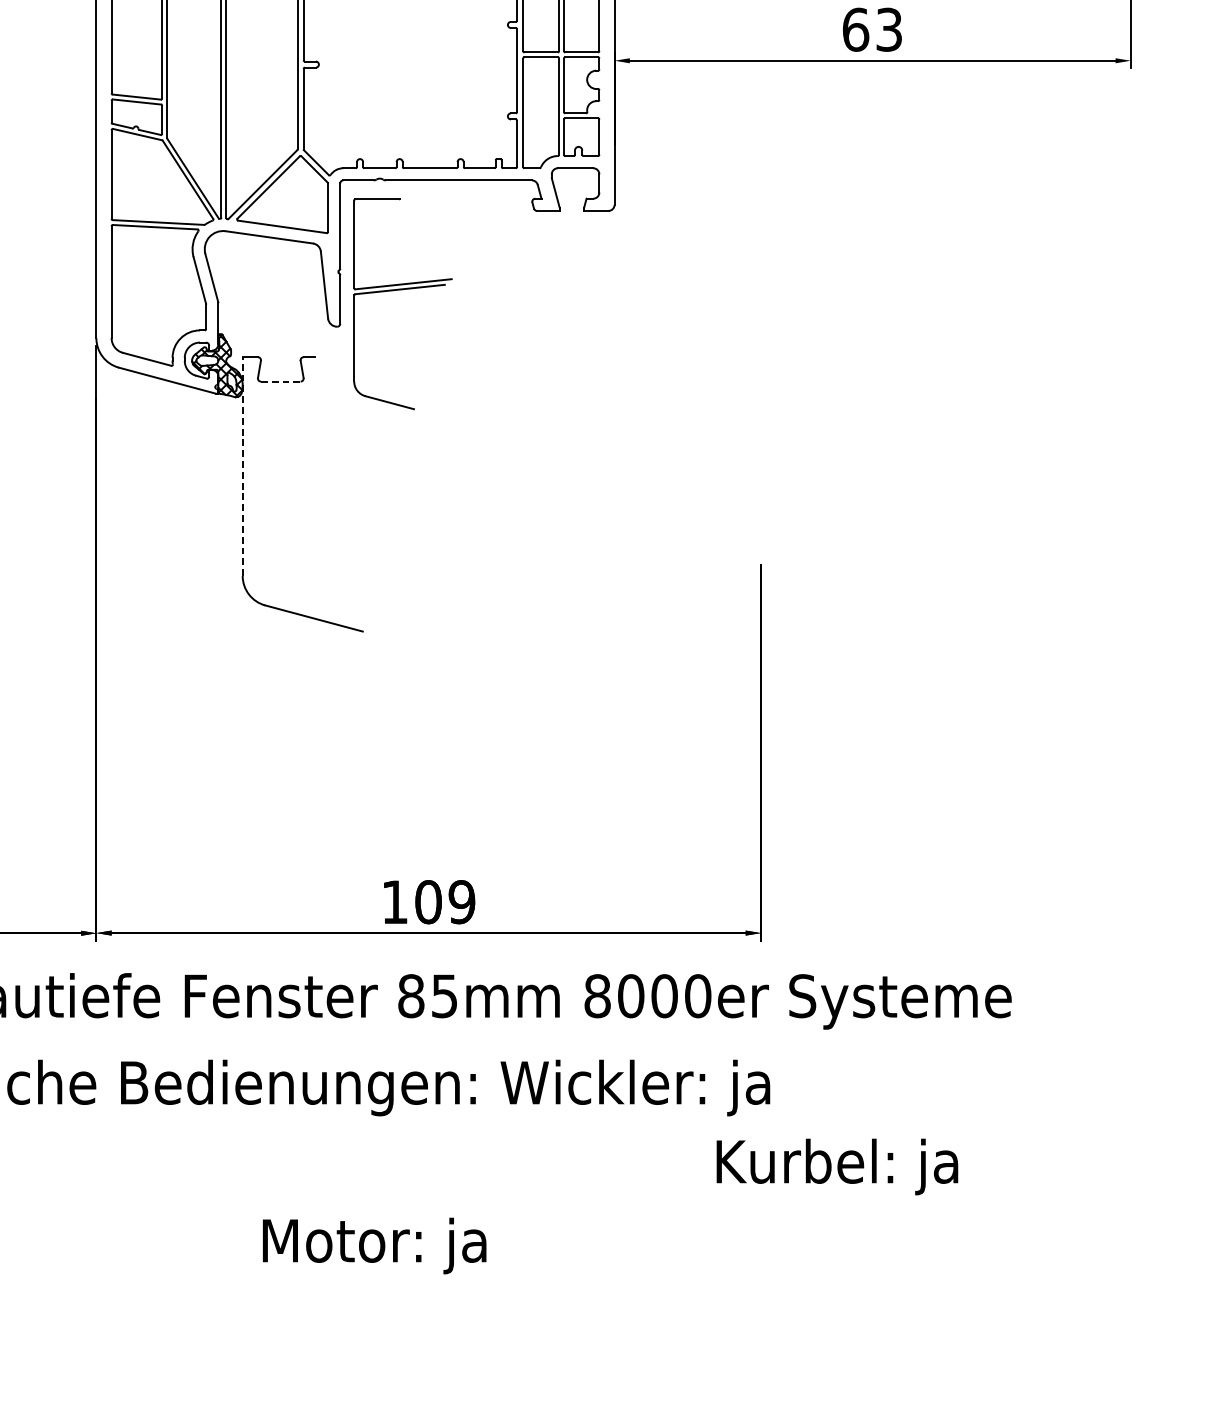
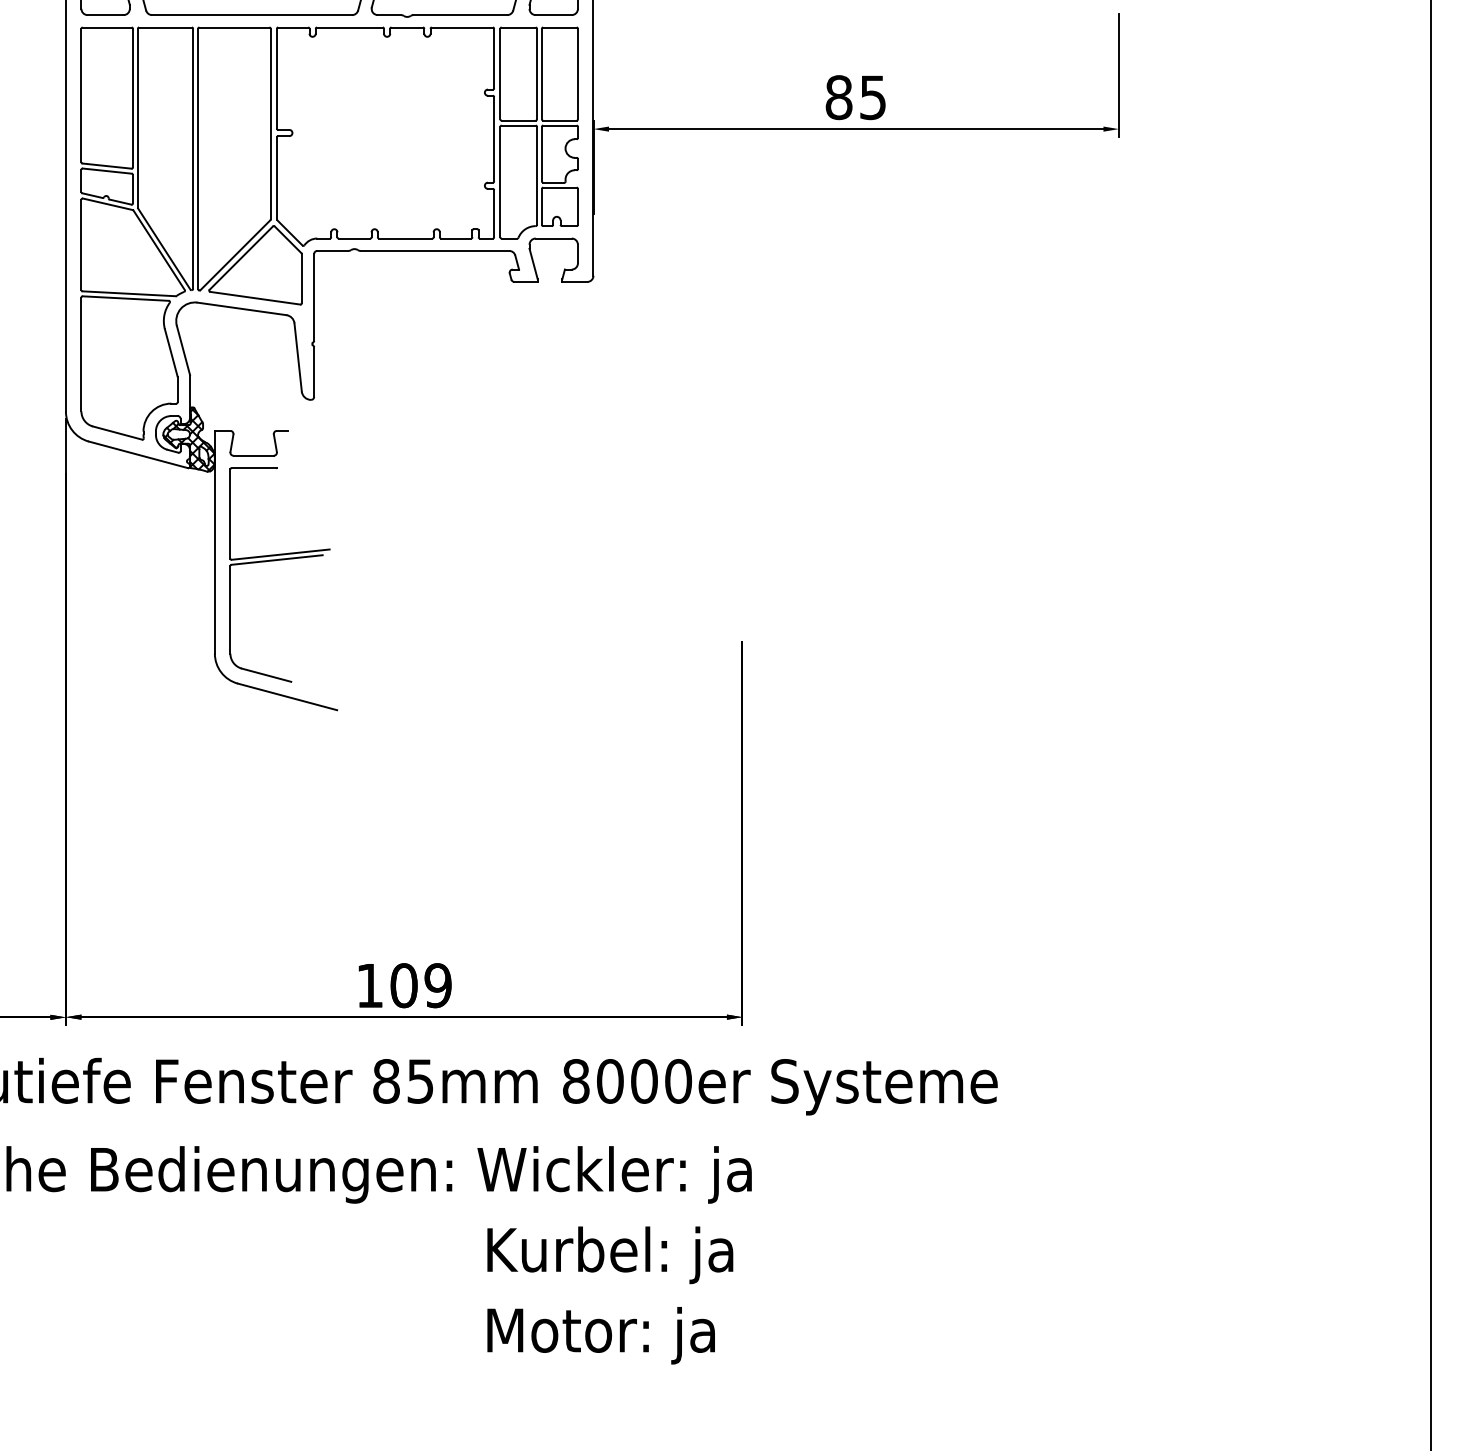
text: (871, 29) -> (855, 97), 63 -> 85
part: (398, 290) -> (275, 561), moved
line: (281, 381) -> (254, 455), dashed -> solid
line: (242, 465) -> (214, 541), dashed -> solid
text: (837, 1167) -> (610, 1255), moved
text: (373, 1245) -> (600, 1335), moved

